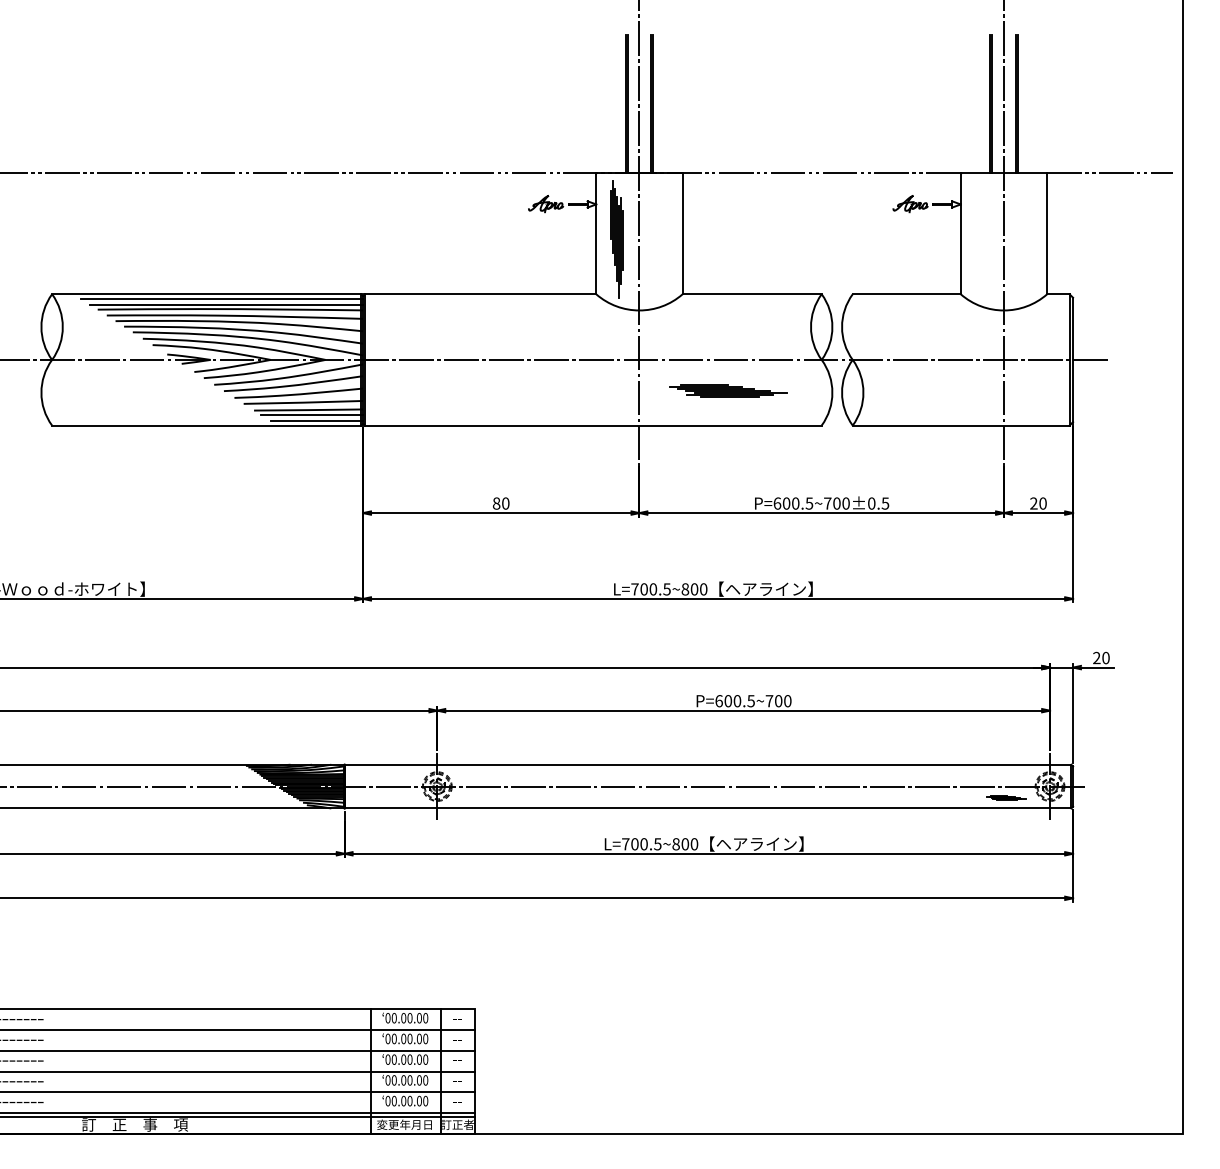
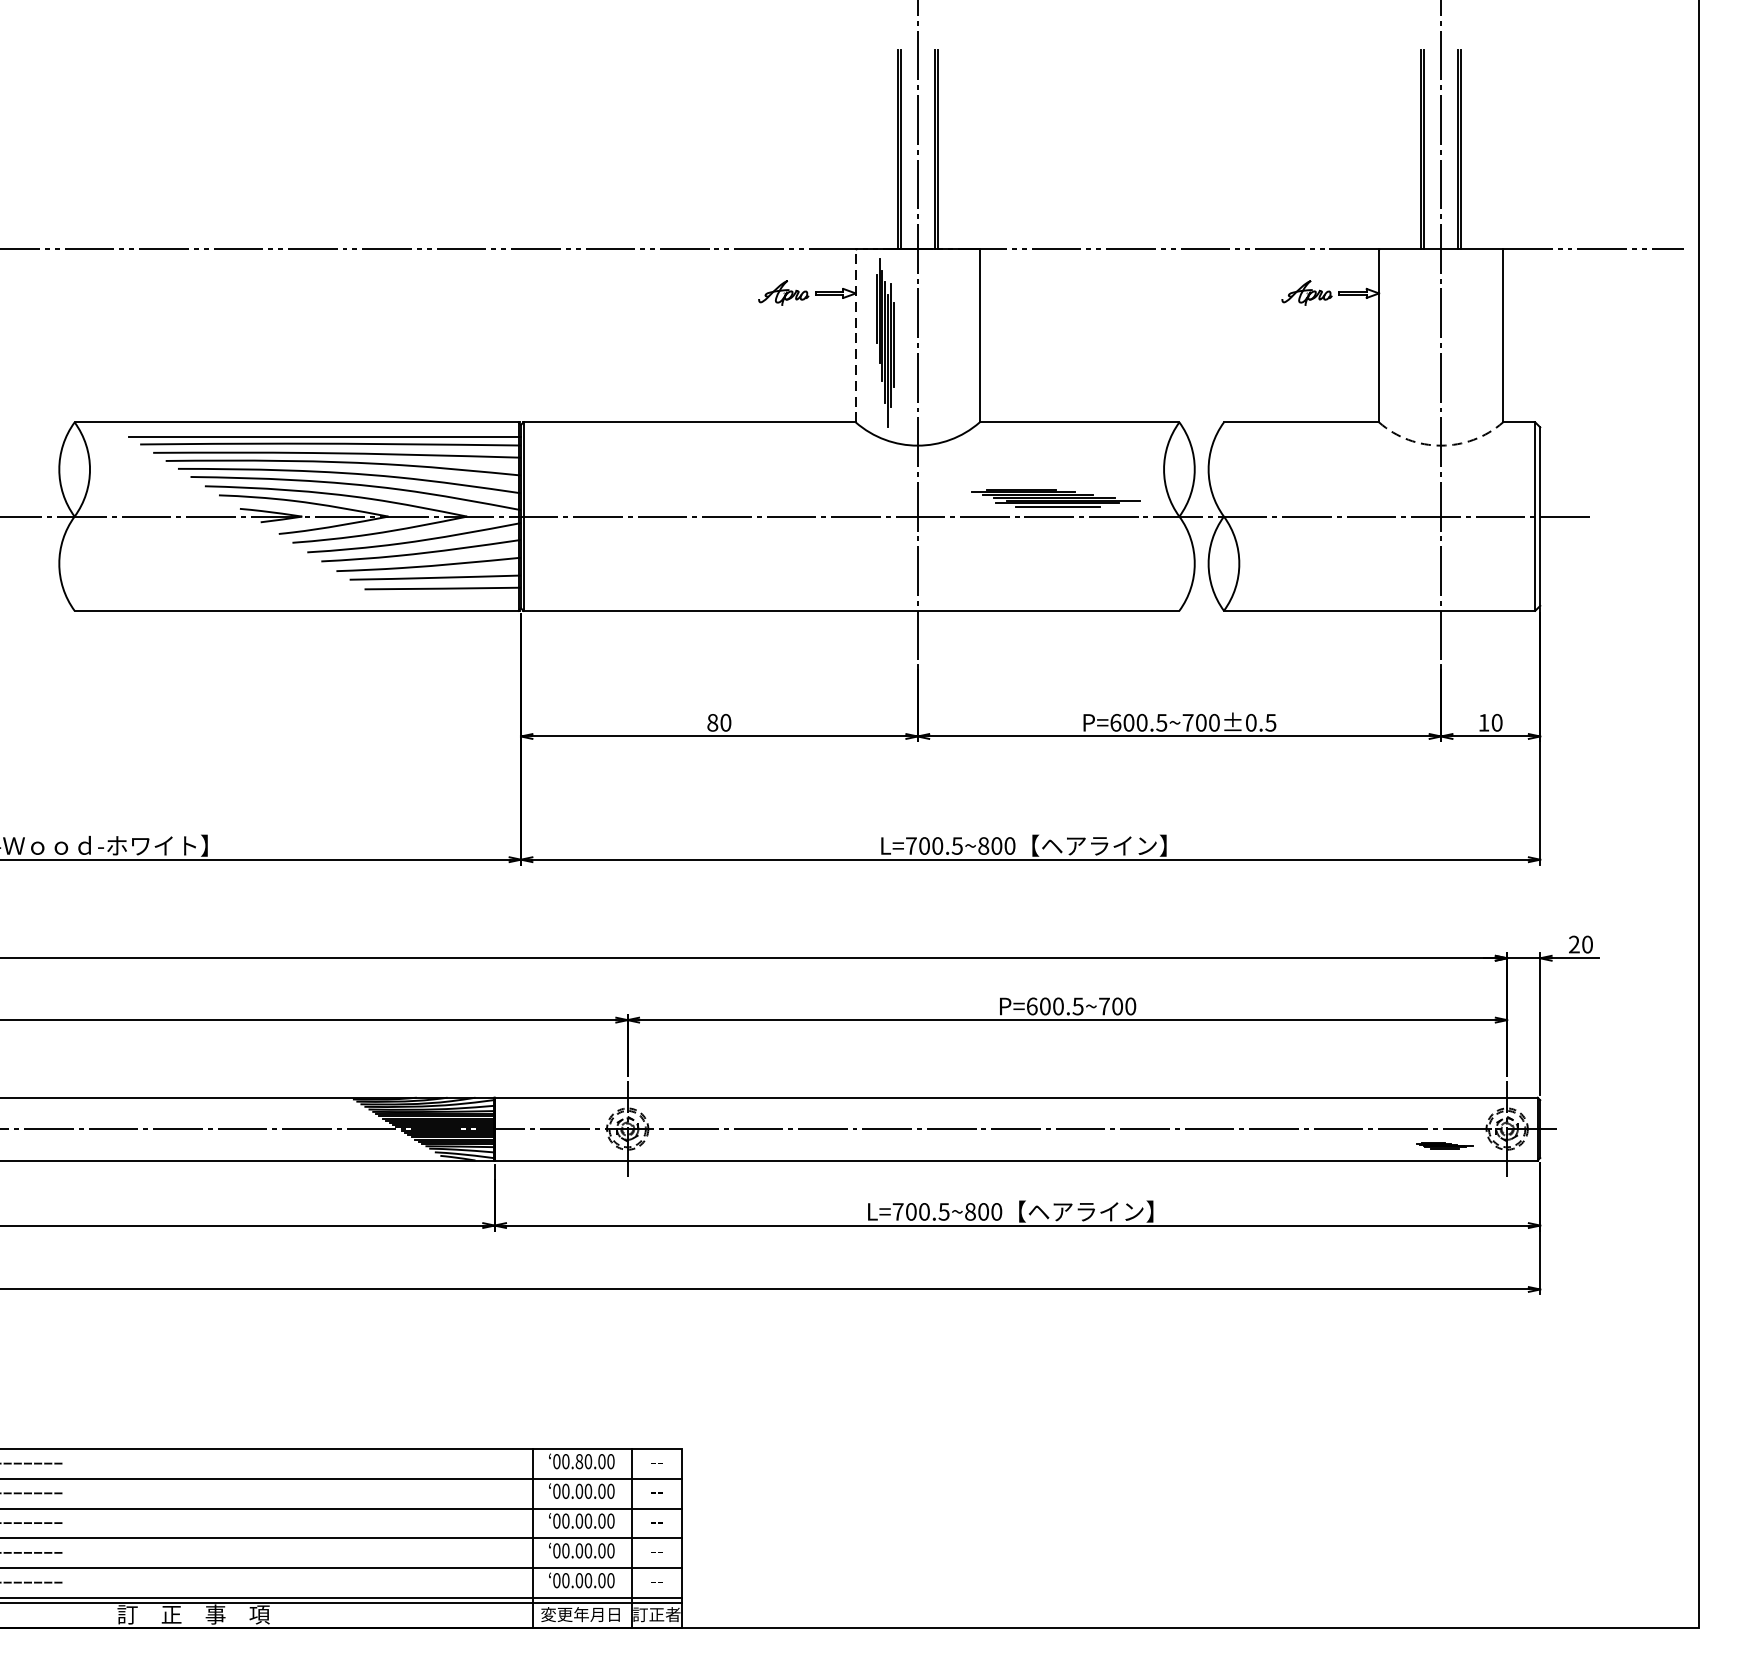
line: (596, 233) -> (856, 335), solid -> dashed
line: (221, 298) -> (317, 428), removed
arc: (1003, 310) -> (1440, 445), solid -> dashed
part: (728, 390) -> (1055, 497), moved
line: (312, 415) -> (448, 596), removed
line: (316, 421) -> (454, 605), removed
text: (1033, 503) -> (1483, 722), 20 -> 10
text: (403, 1018) -> (579, 1462), 00.00.00 -> 00.80.00

